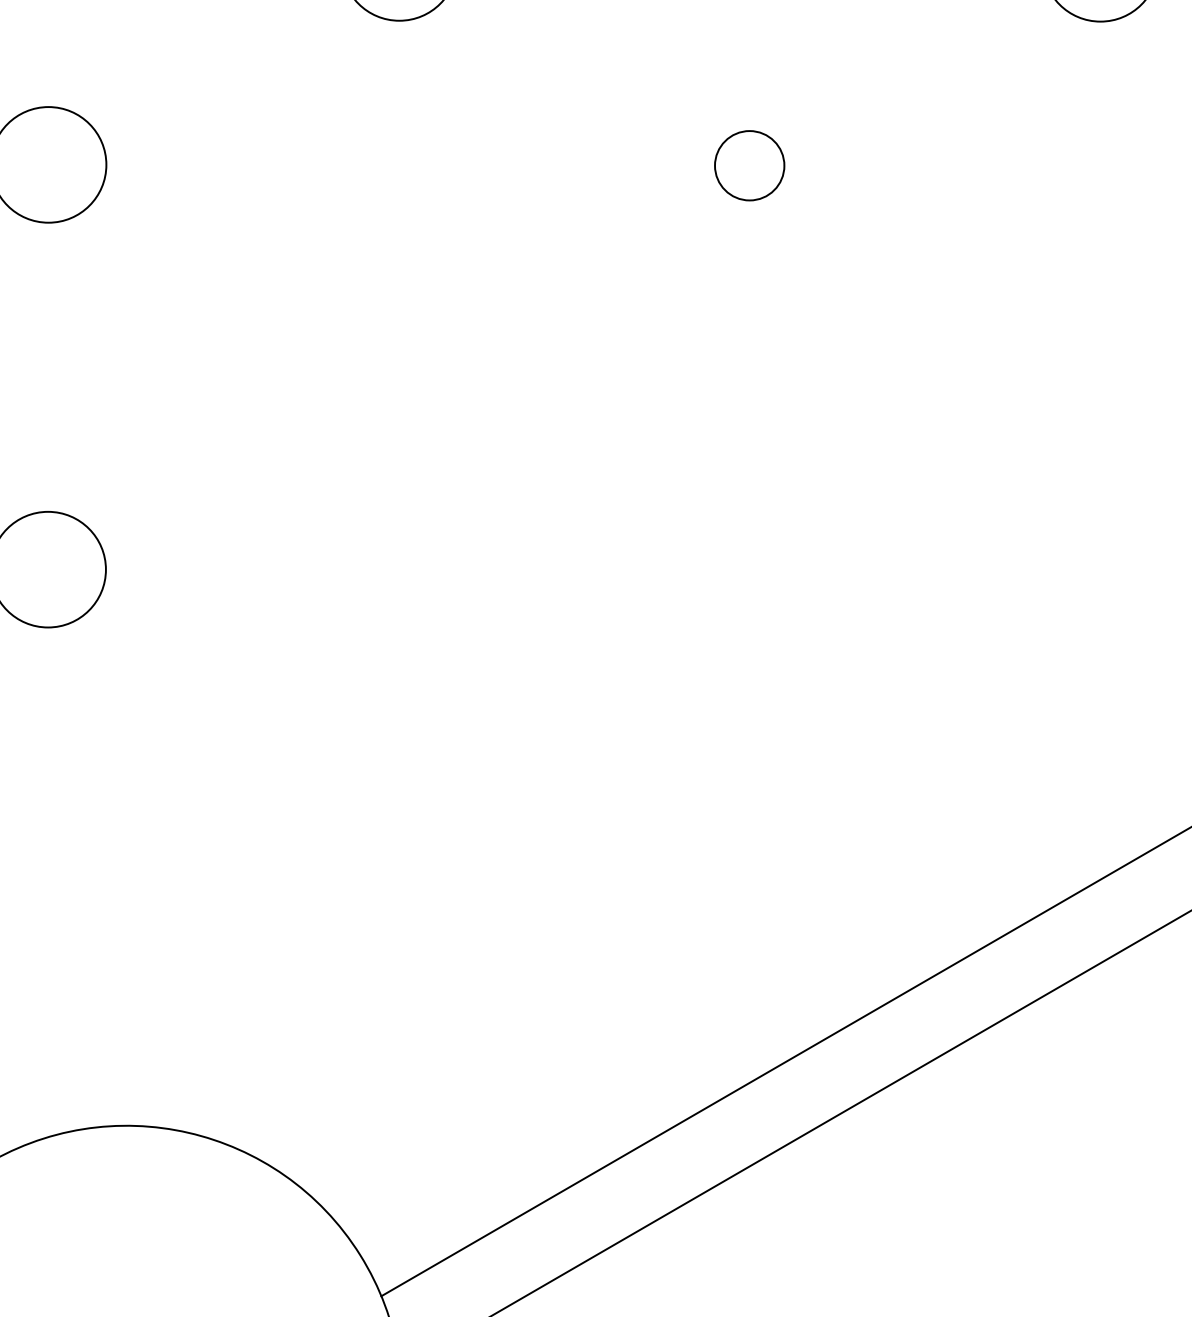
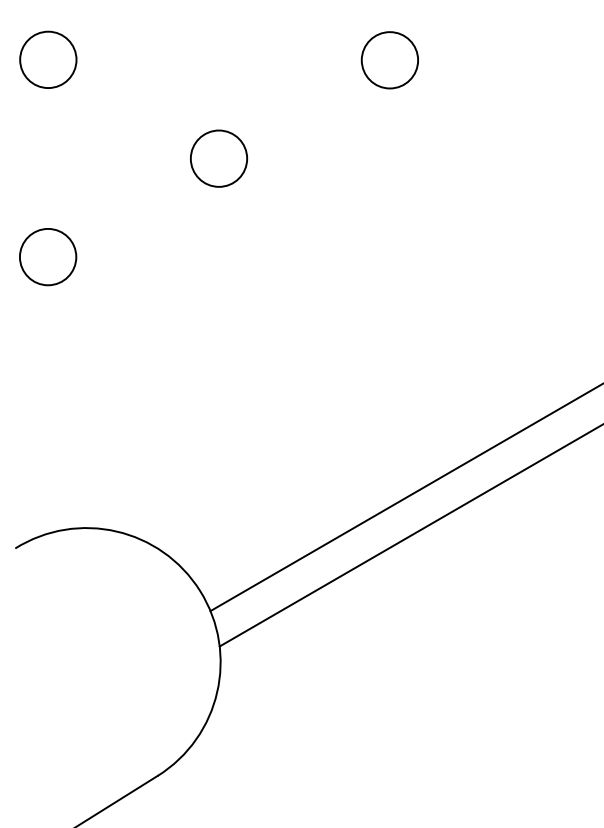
circle: (748, 166) -> (389, 60), size x1.67
circle: (399, 367) -> (219, 158), added

